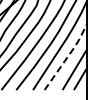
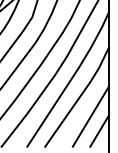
line: (67, 56) -> (79, 95), dashed -> solid

